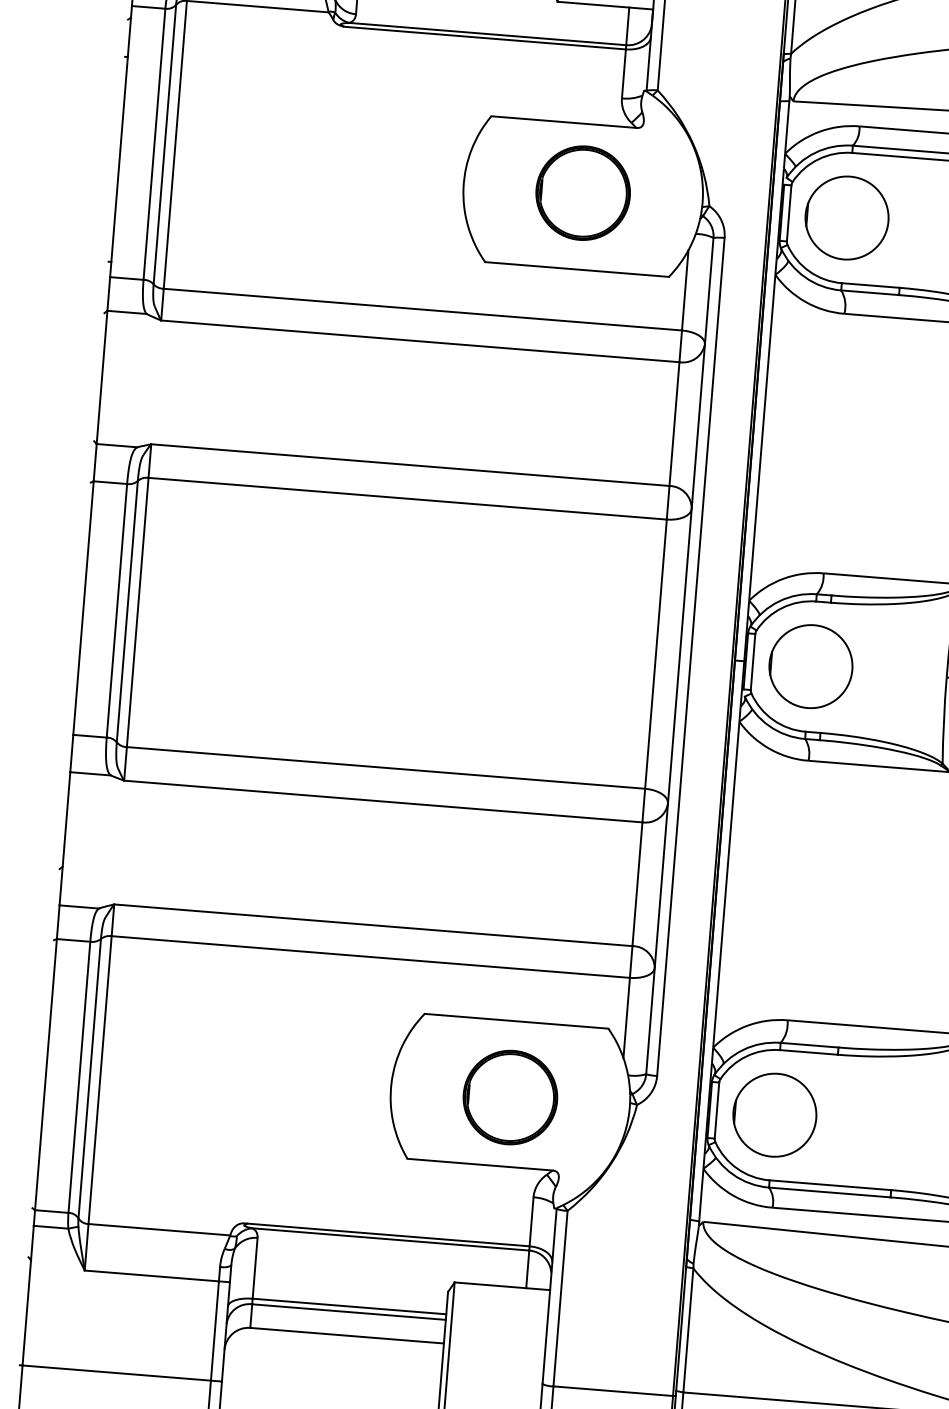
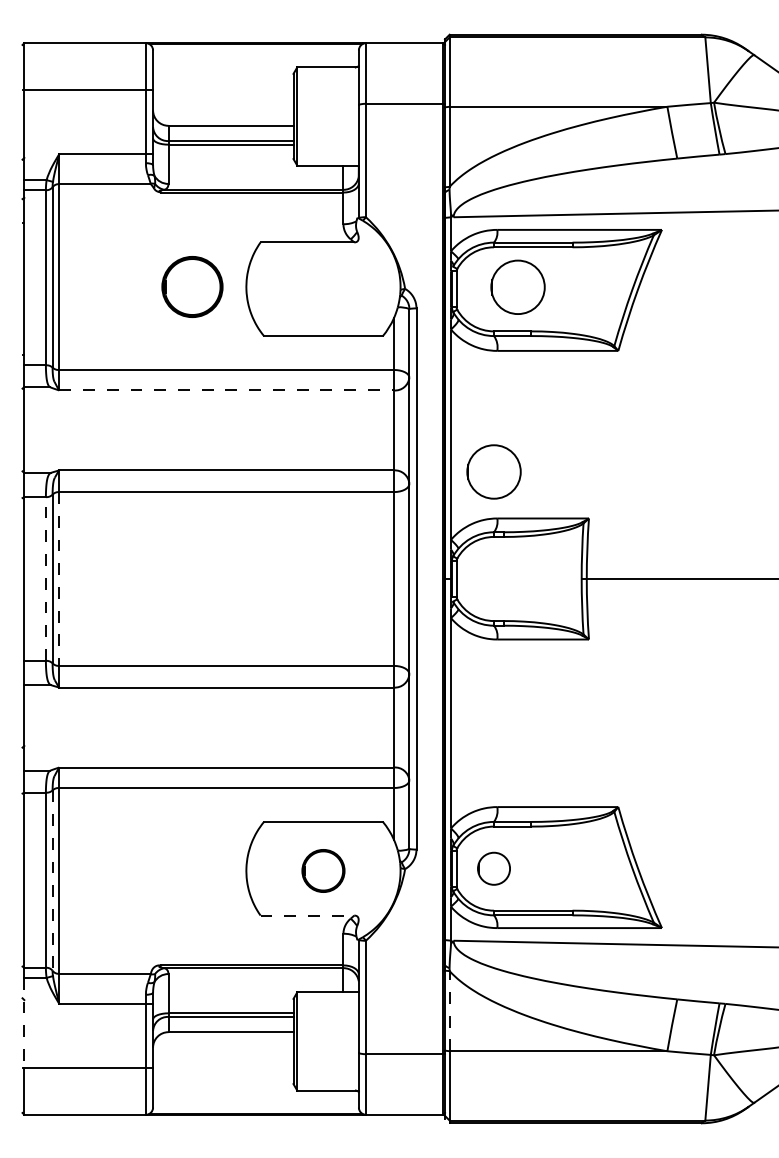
part: (583, 192) -> (192, 286), moved
circle: (846, 216) -> (517, 286), moved
line: (421, 341) -> (227, 390), solid -> dashed
line: (116, 609) -> (45, 578), solid -> dashed
line: (138, 611) -> (59, 578), solid -> dashed
circle: (810, 665) -> (493, 471), moved
line: (89, 1080) -> (52, 881), solid -> dashed
part: (510, 1096) -> (323, 870), size x0.7
circle: (774, 1114) -> (493, 868), size x0.6
line: (480, 1164) -> (307, 915), solid -> dashed
line: (28, 1296) -> (24, 1023), solid -> dashed
line: (688, 1329) -> (449, 1010), solid -> dashed

